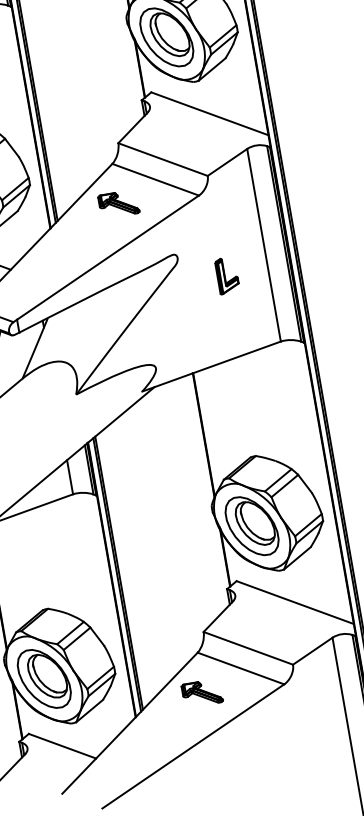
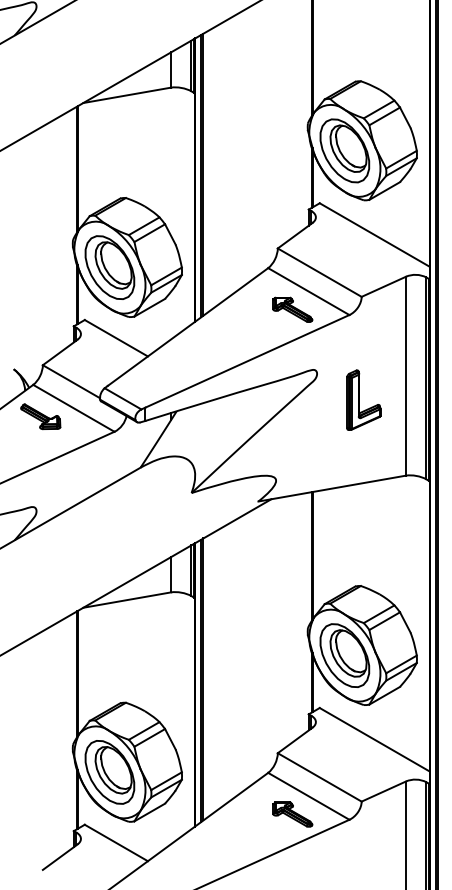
part: (118, 204) -> (292, 309), moved
part: (226, 274) -> (363, 399), size x1.67
part: (202, 693) -> (292, 814), moved

